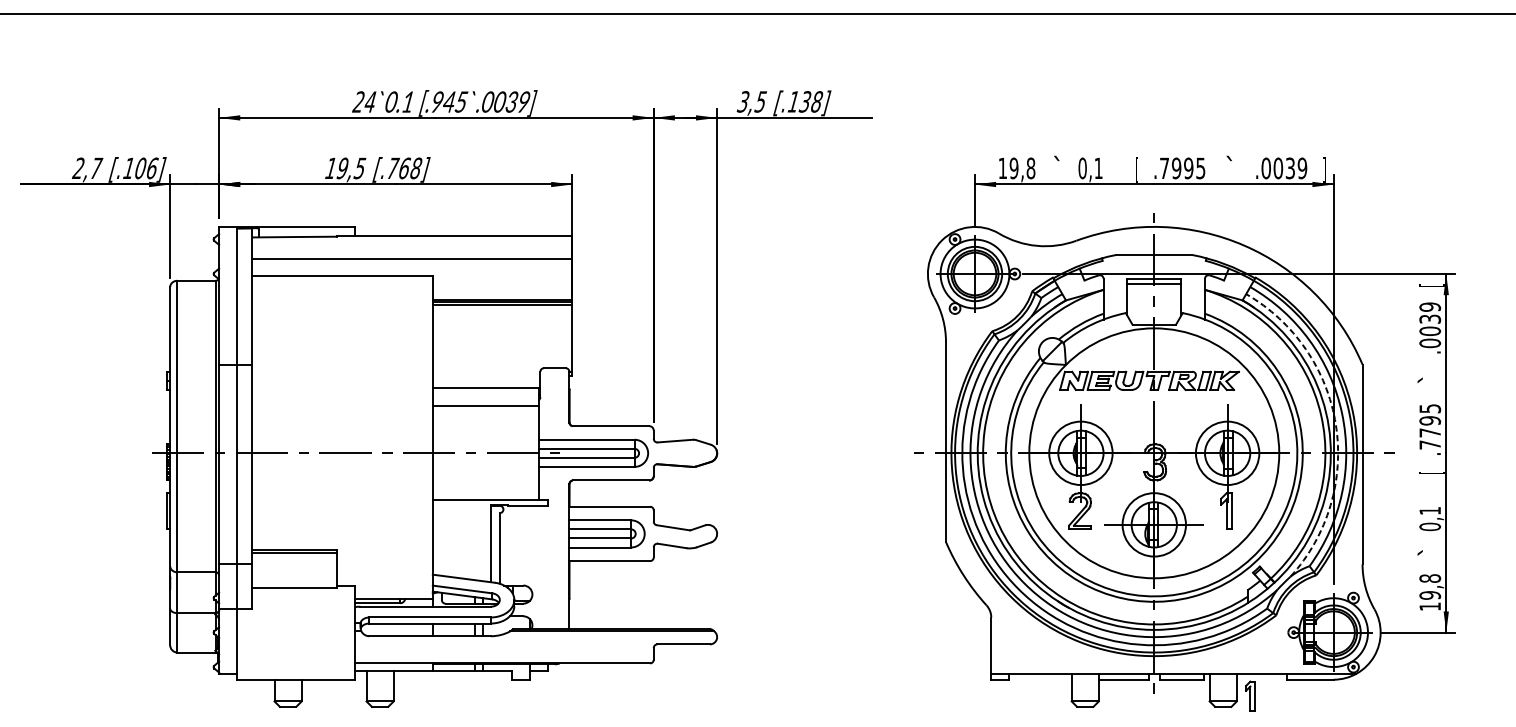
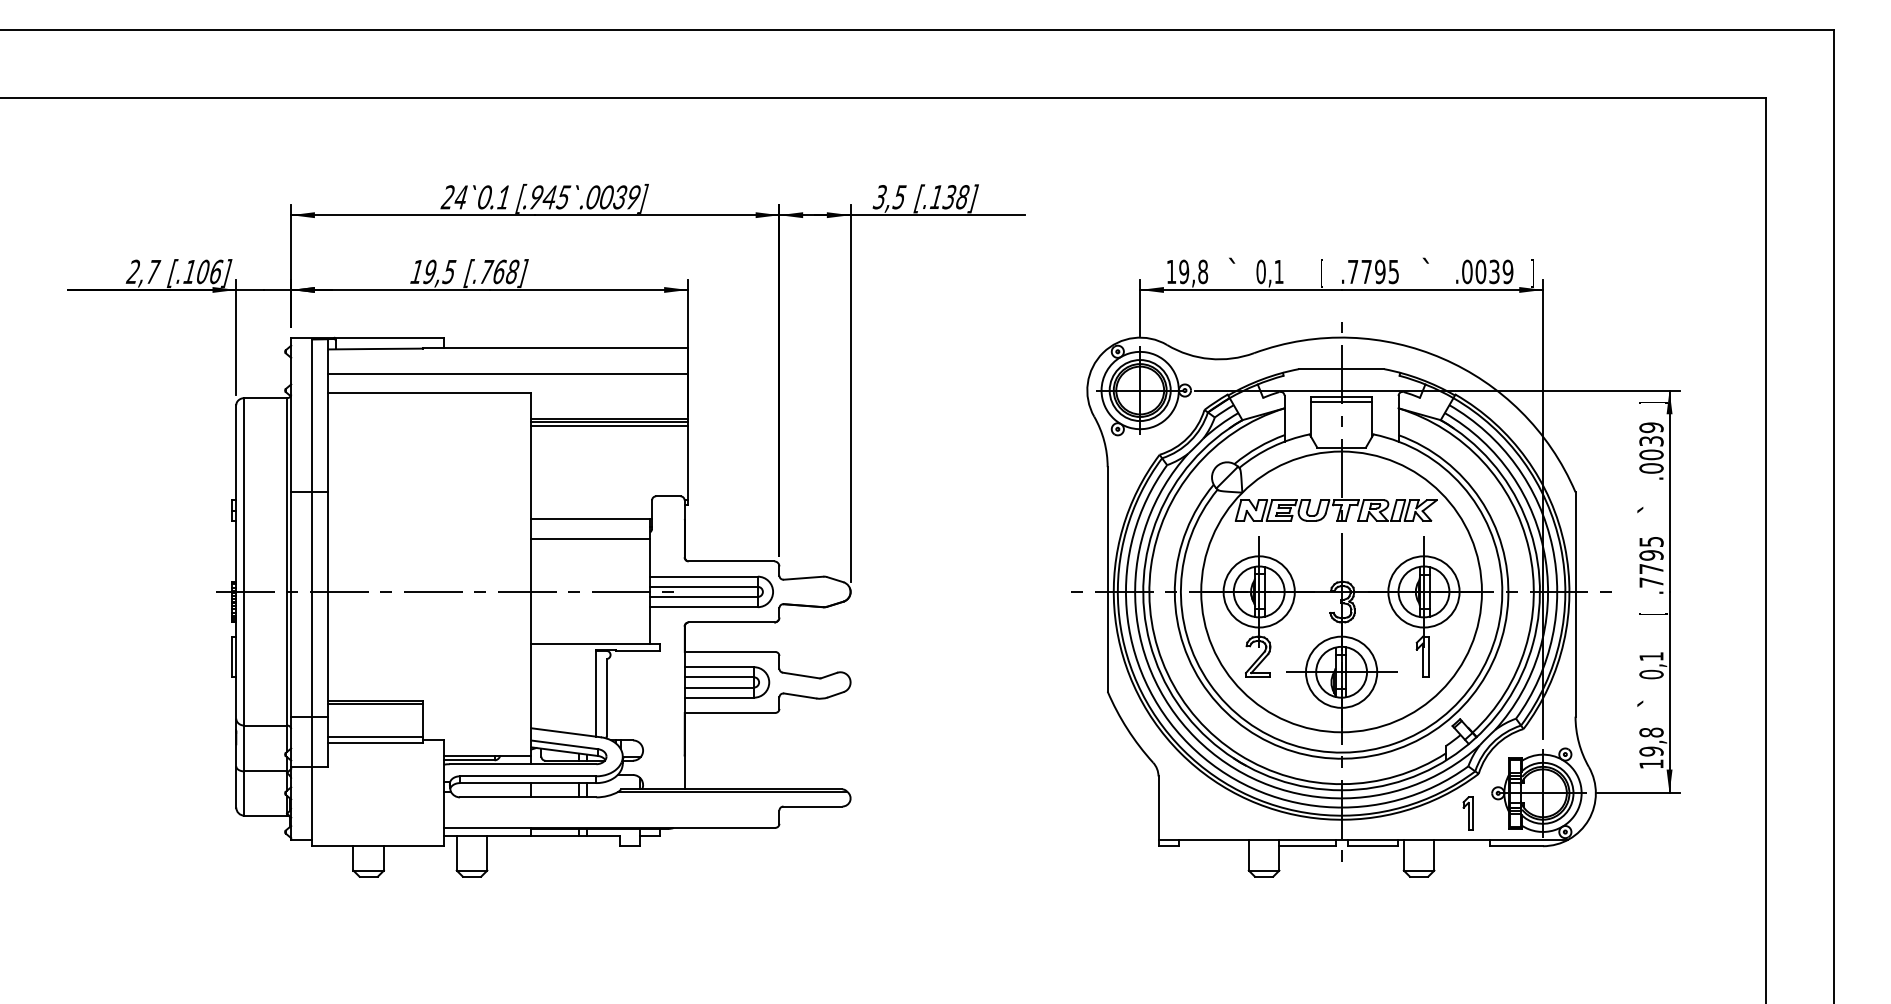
text: (1176, 168) -> (1366, 271), .7995 -> .7795
text: (1431, 285) -> (1653, 403), [ -> ]
arc: (1335, 424) -> (1545, 559), dashed -> solid
line: (294, 582) -> (375, 736), added
part: (1249, 696) -> (1467, 813), moved

